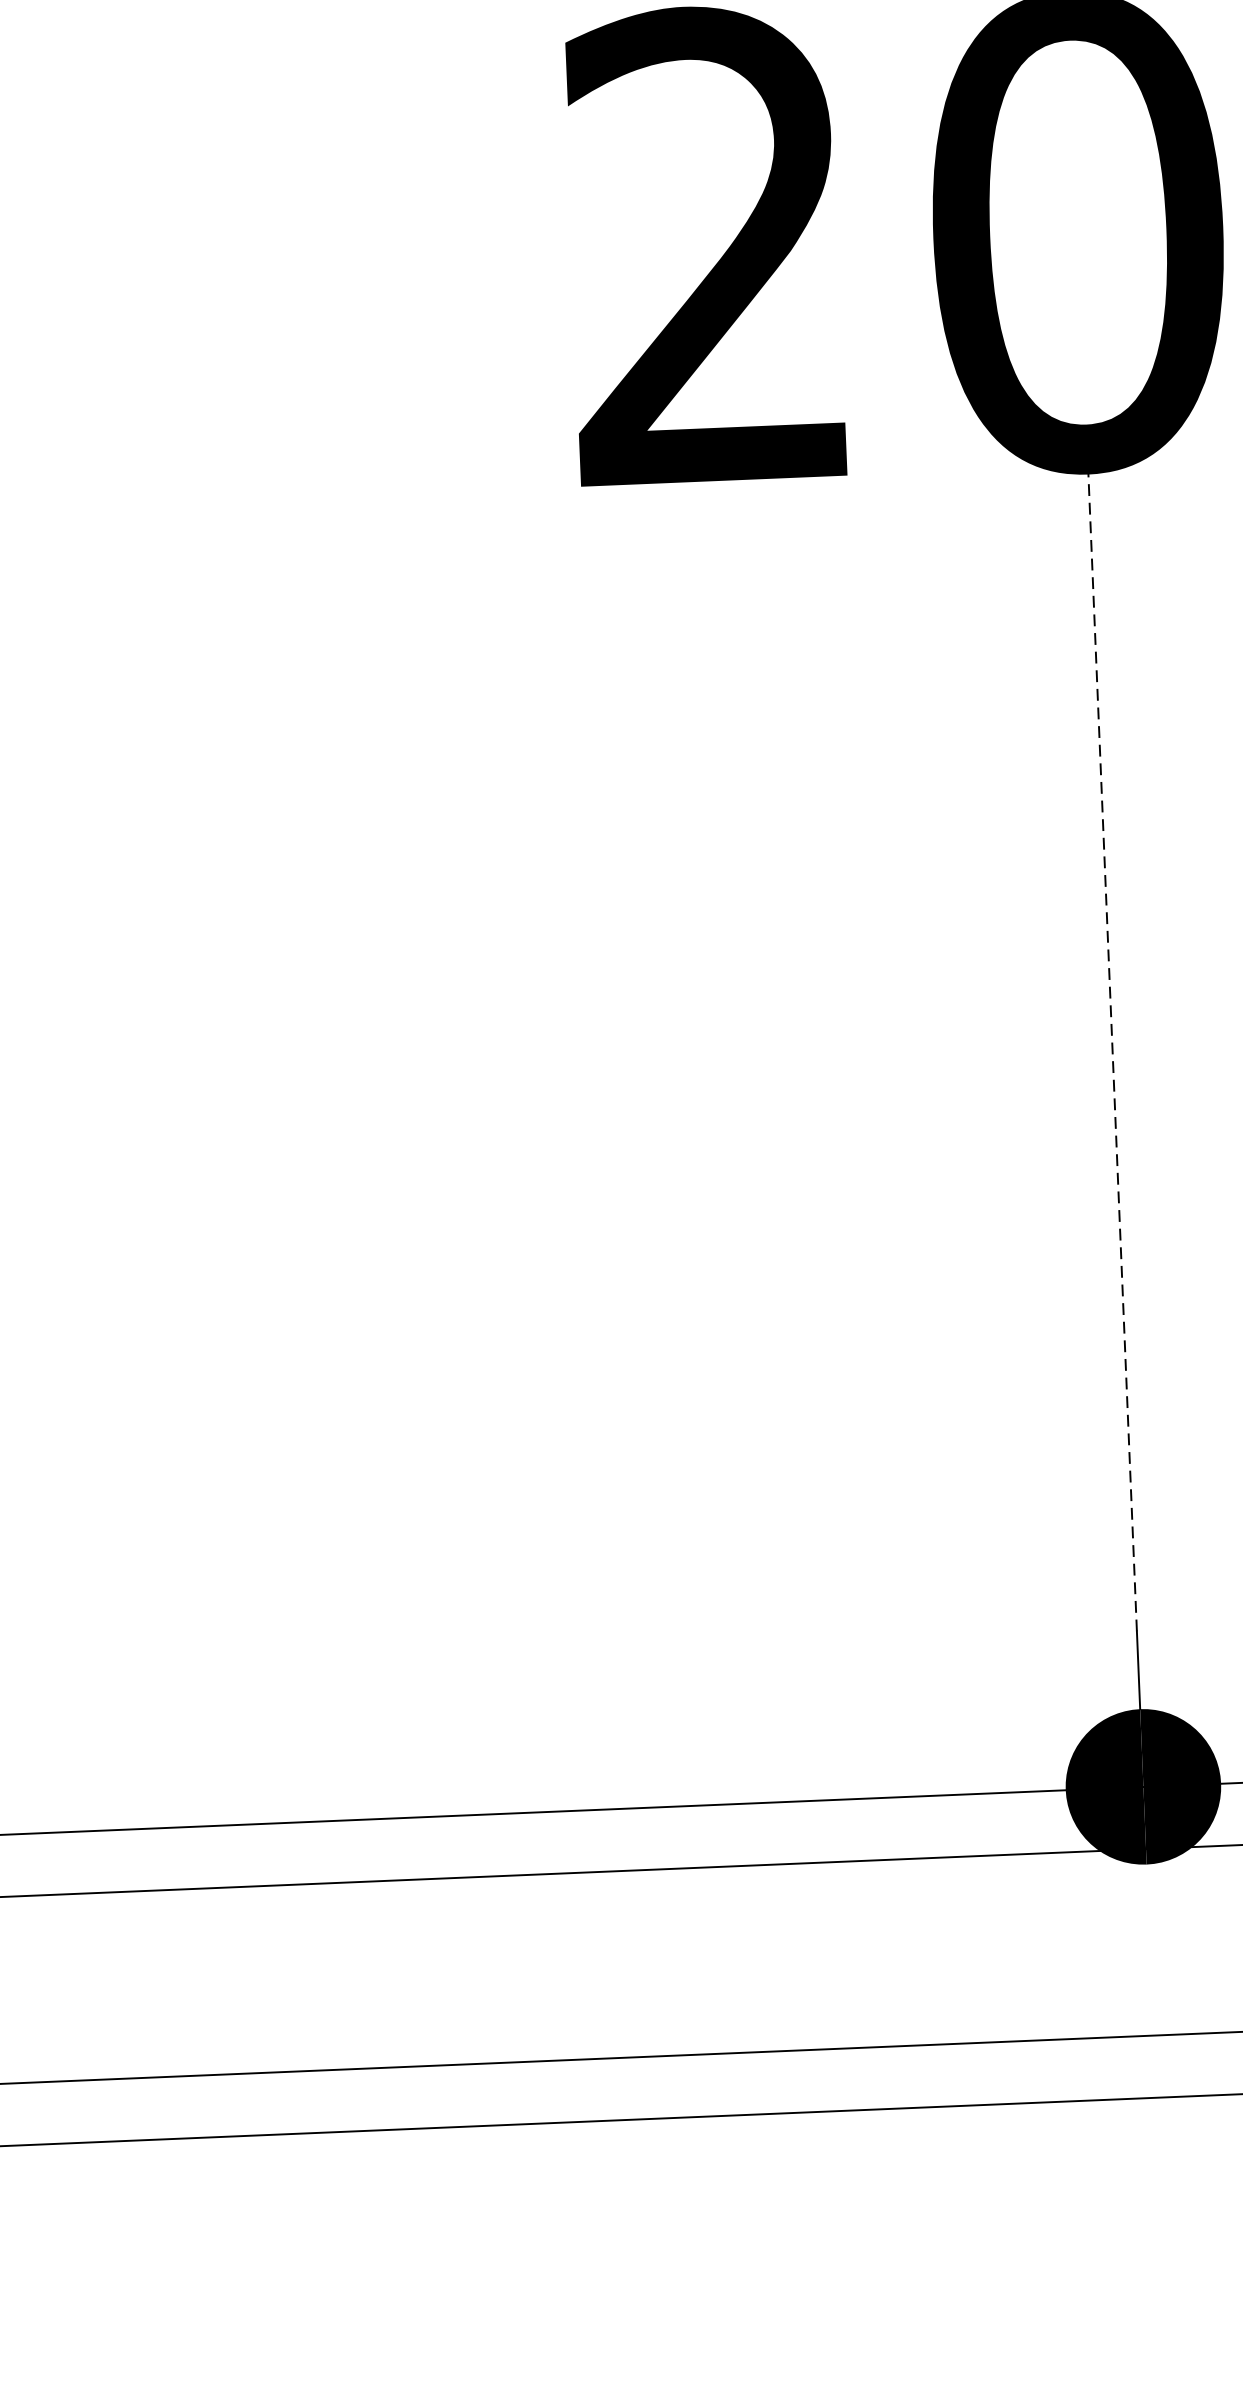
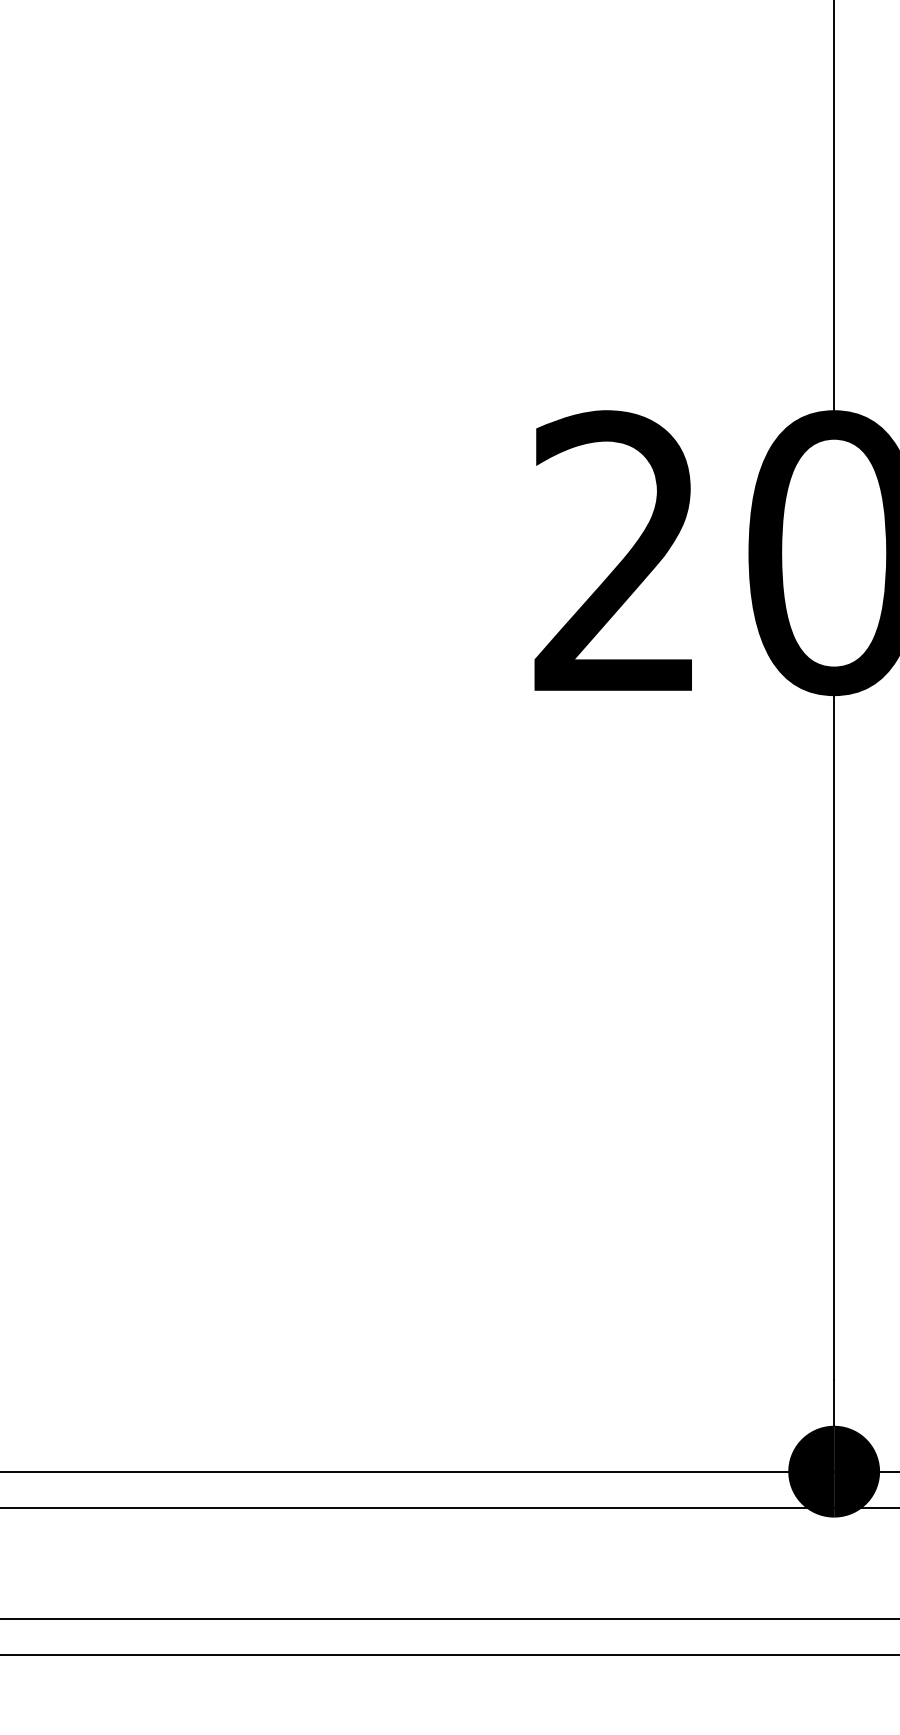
line: (1113, 1052) -> (834, 1037), dashed -> solid

